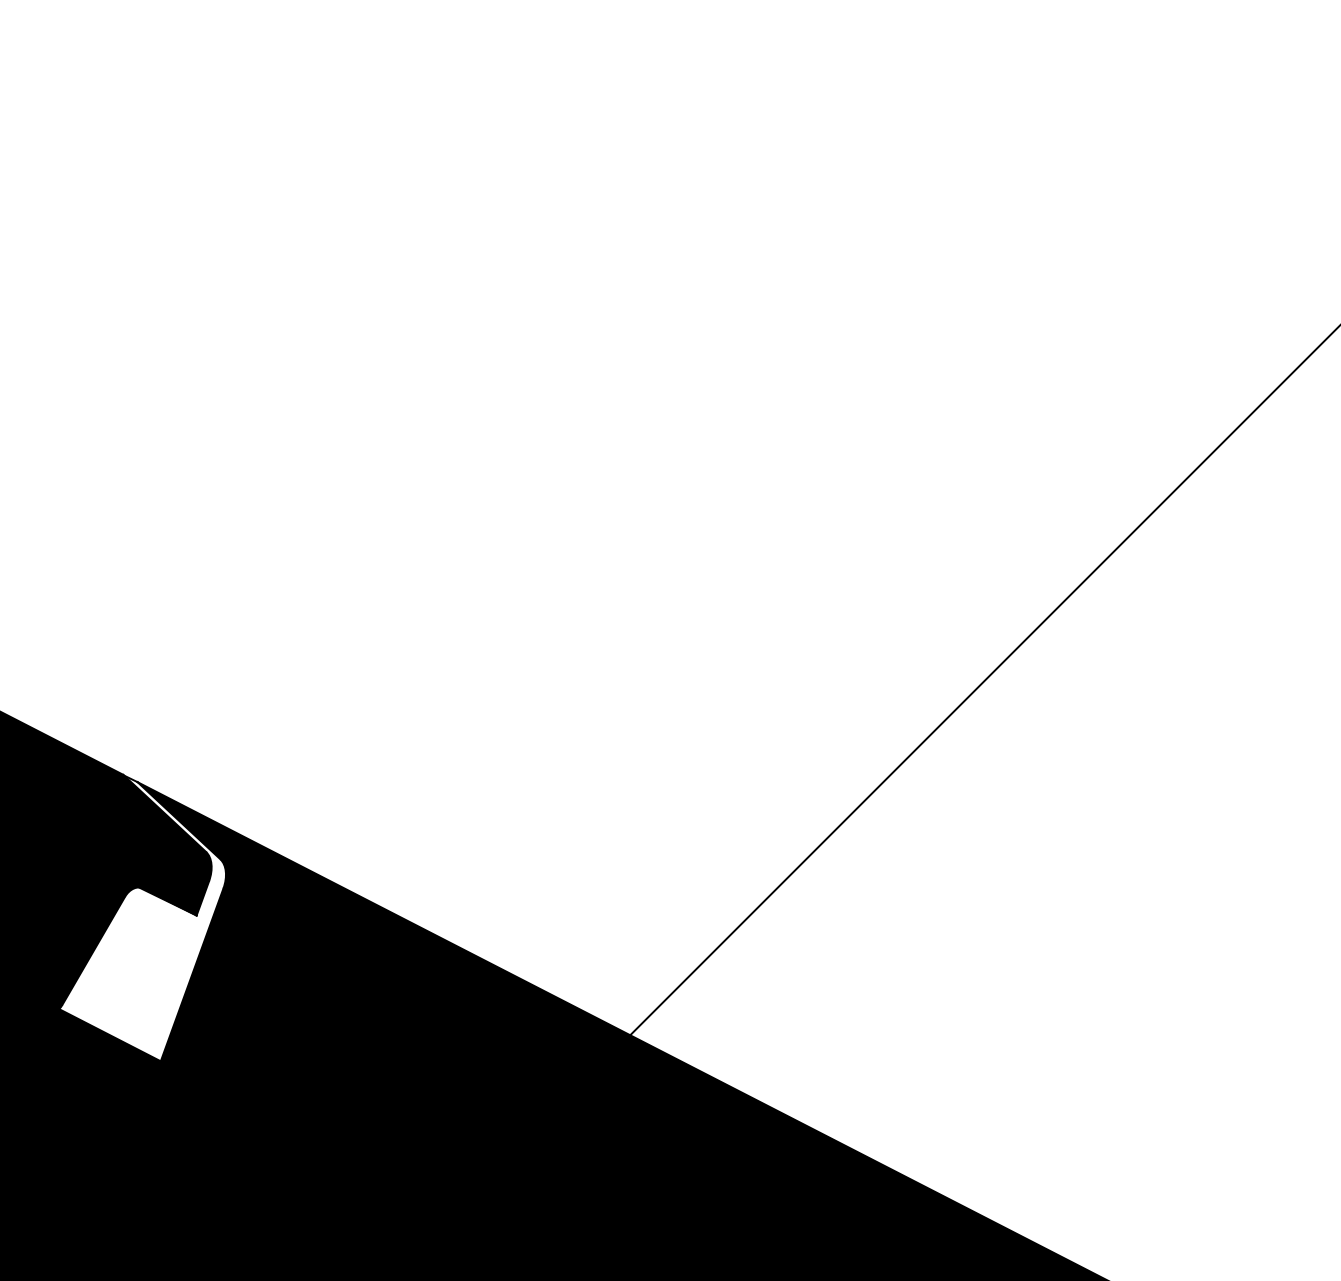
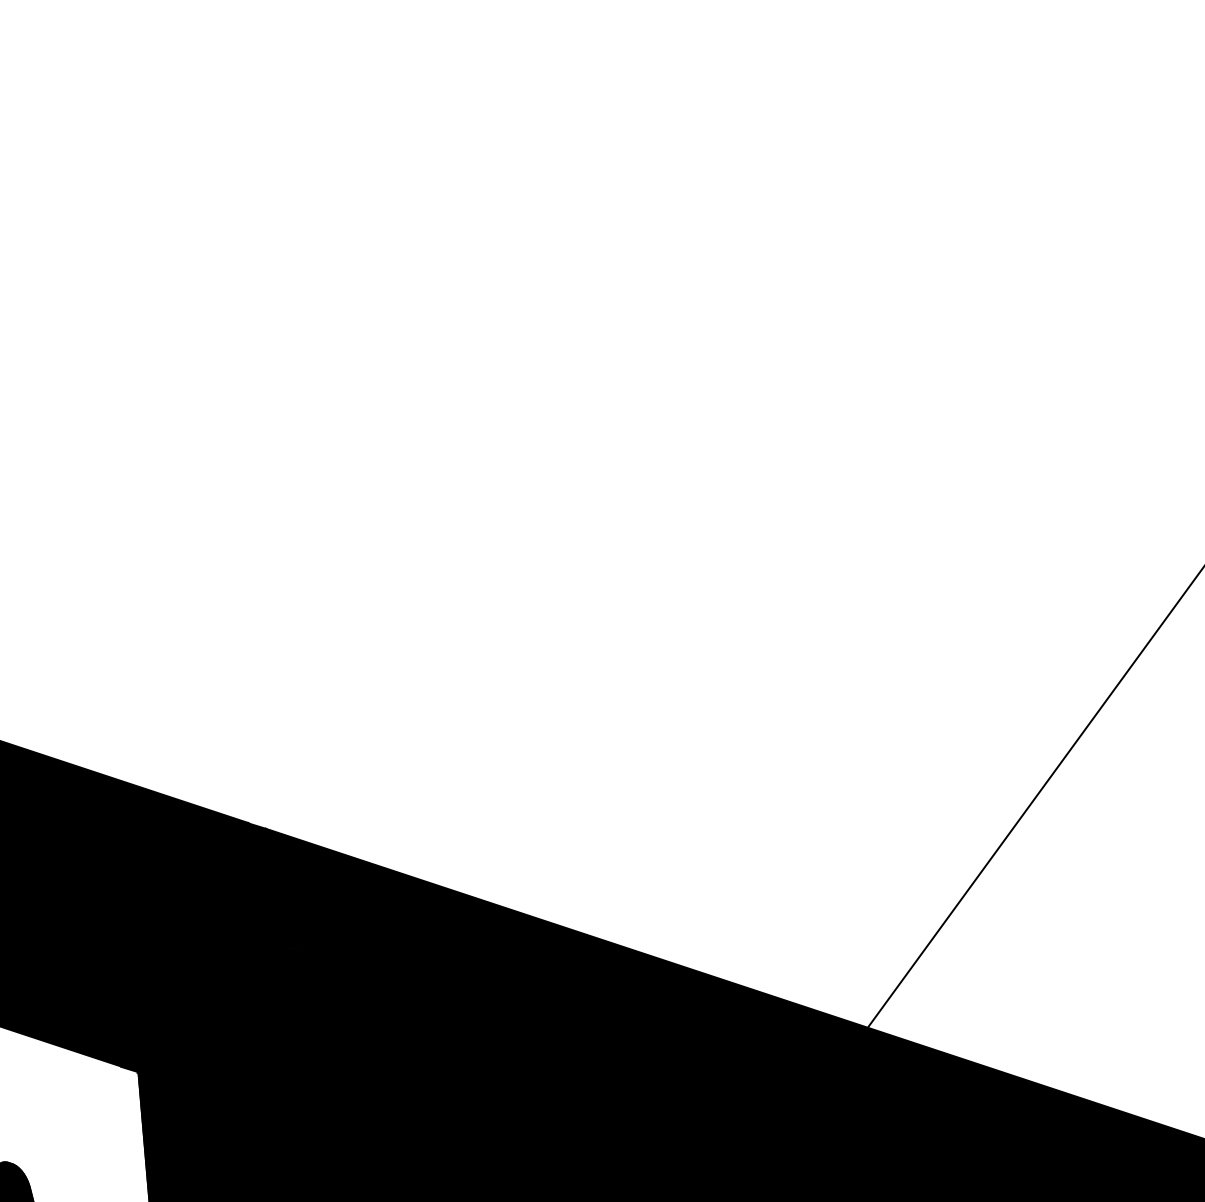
fill: (142, 918) -> (295, 982), added

